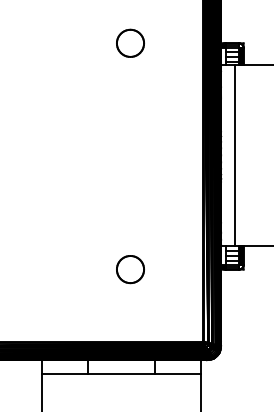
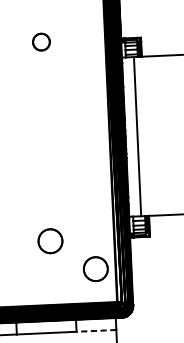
part: (130, 42) -> (41, 41), size x0.7
part: (180, 303) -> (95, 269), added
line: (178, 373) -> (96, 330), solid -> dashed

